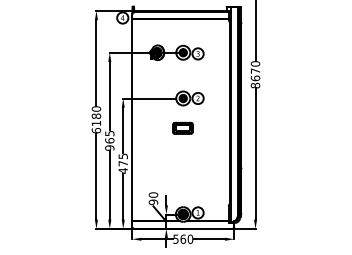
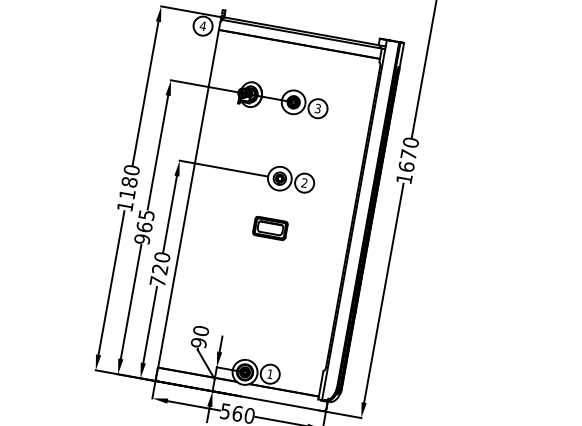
text: (255, 85) -> (404, 178), 8670 -> 1670
text: (96, 130) -> (125, 206), 6180 -> 1180
text: (122, 163) -> (158, 268), 475 -> 720

